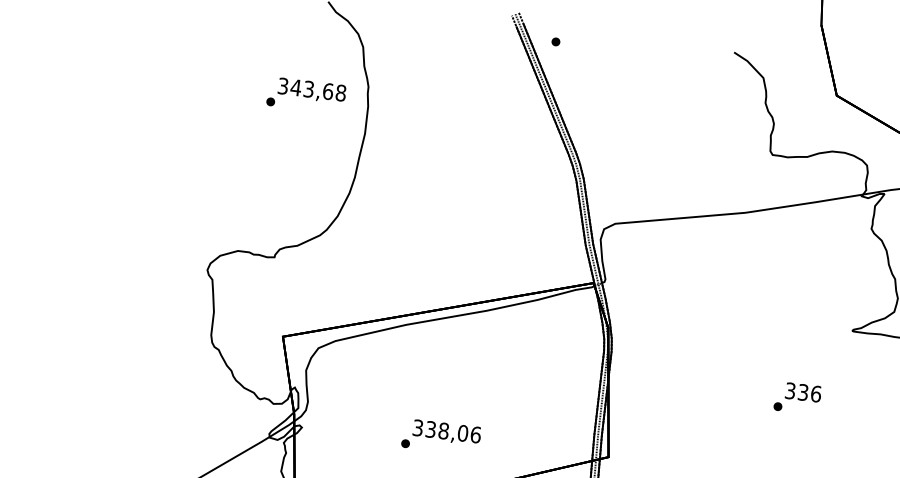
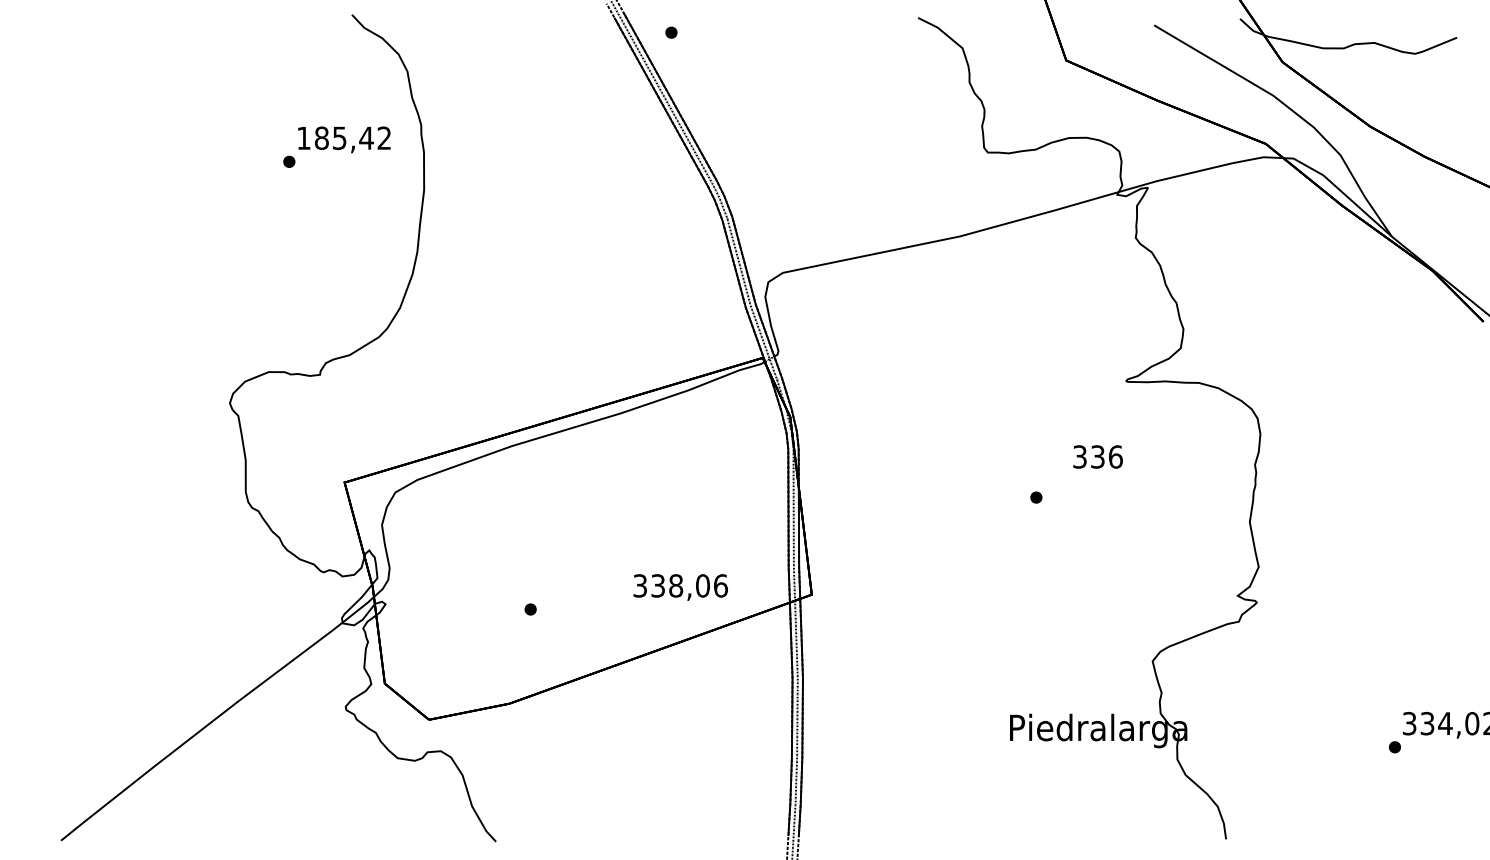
text: (312, 89) -> (344, 138), 343,68 -> 185,42
text: (803, 392) -> (1097, 456), moved
text: (446, 432) -> (680, 587), moved

